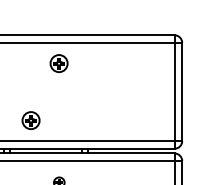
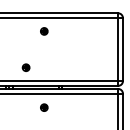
part: (59, 63) -> (44, 31), size x0.62
part: (29, 120) -> (25, 67), size x0.62

